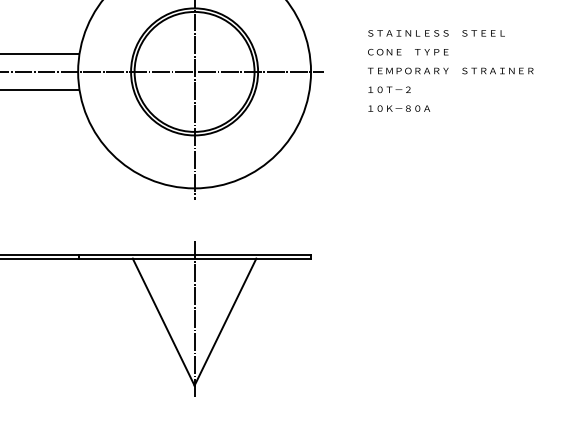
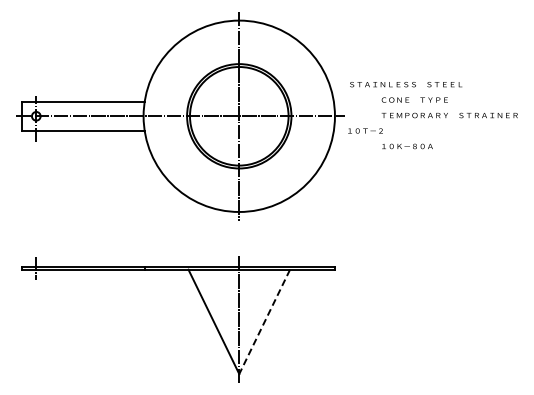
text: (437, 33) -> (406, 84), moved
text: (389, 89) -> (365, 130), moved
line: (225, 322) -> (264, 322), solid -> dashed

